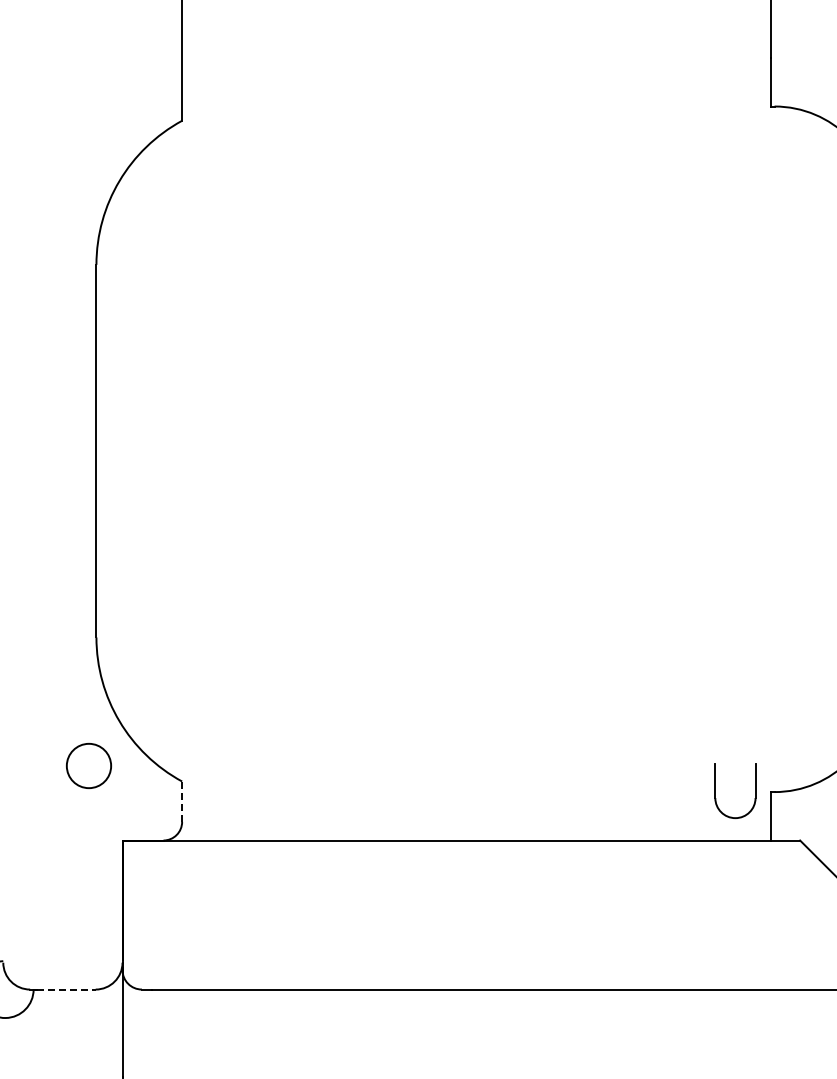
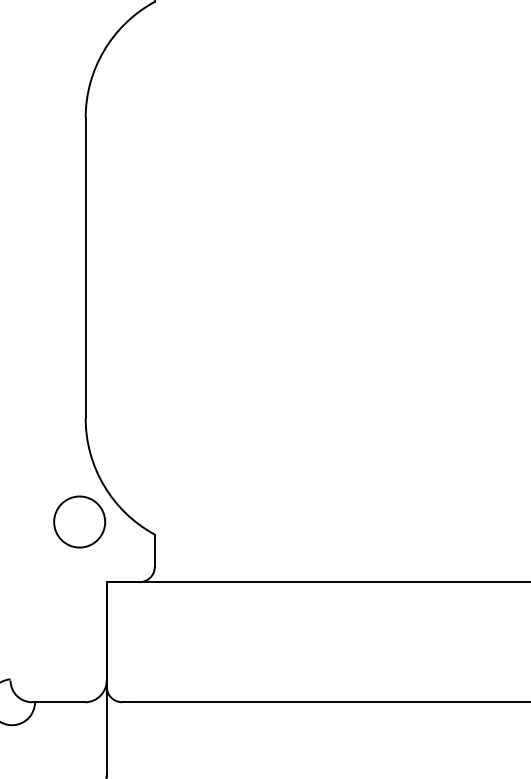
circle: (88, 765) -> (79, 521), size x1.43
line: (182, 801) -> (155, 550), dashed -> solid
line: (66, 989) -> (61, 702), dashed -> solid

